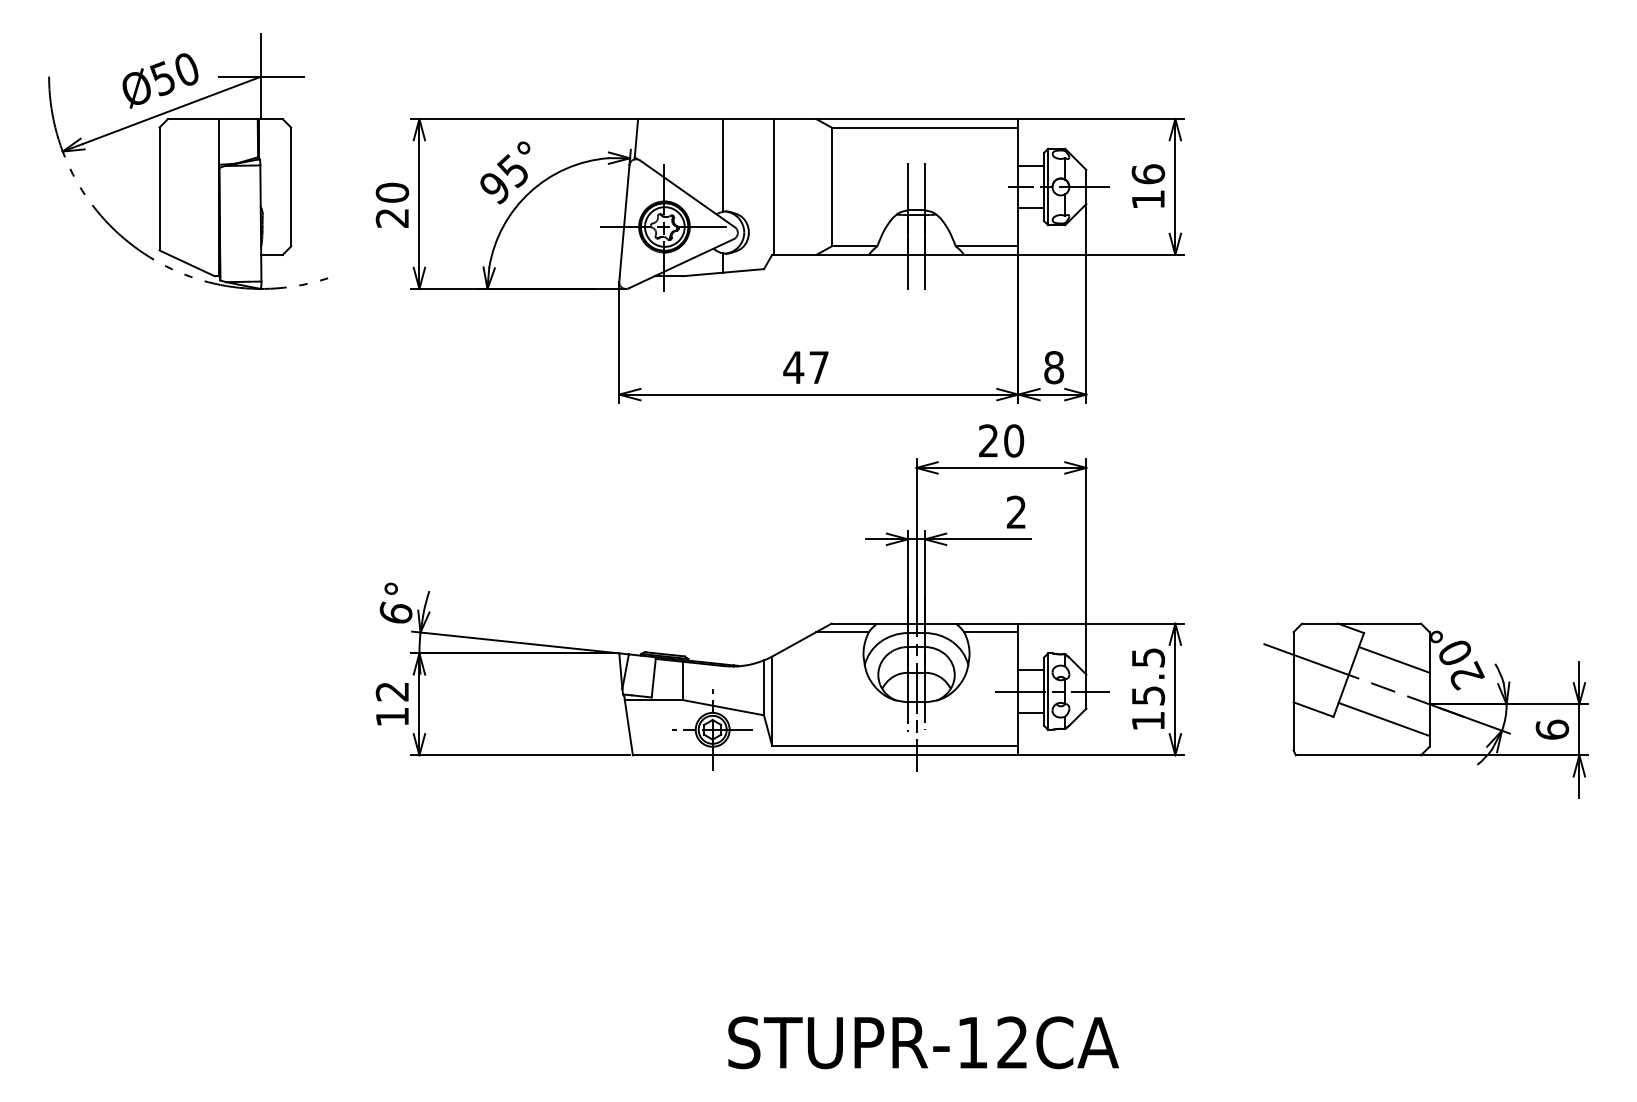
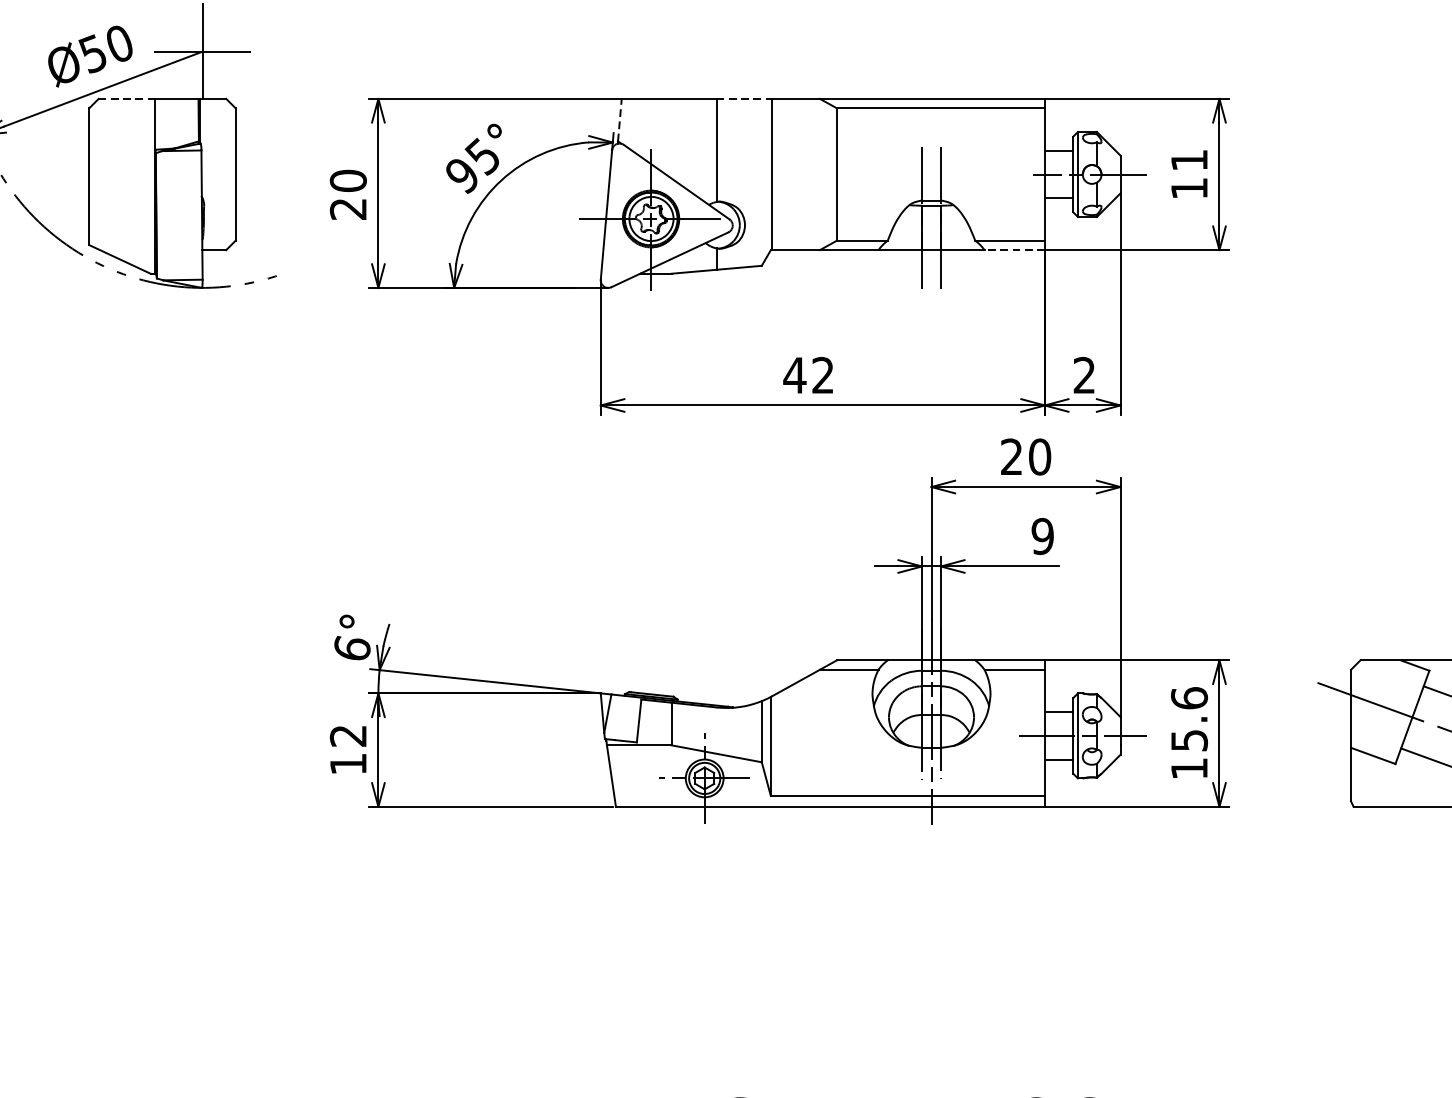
line: (192, 119) -> (125, 99), solid -> dashed
line: (748, 119) -> (744, 99), solid -> dashed
line: (636, 137) -> (619, 119), solid -> dashed
text: (1148, 174) -> (1189, 160), 16 -> 11
line: (990, 254) -> (1013, 249), solid -> dashed
text: (818, 367) -> (822, 375), 47 -> 42
text: (1054, 367) -> (1085, 375), 8 -> 2
text: (1016, 512) -> (1042, 536), 2 -> 9
text: (1148, 657) -> (1189, 697), 15.5 -> 15.6

